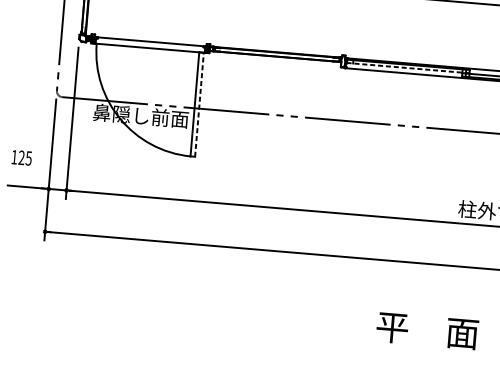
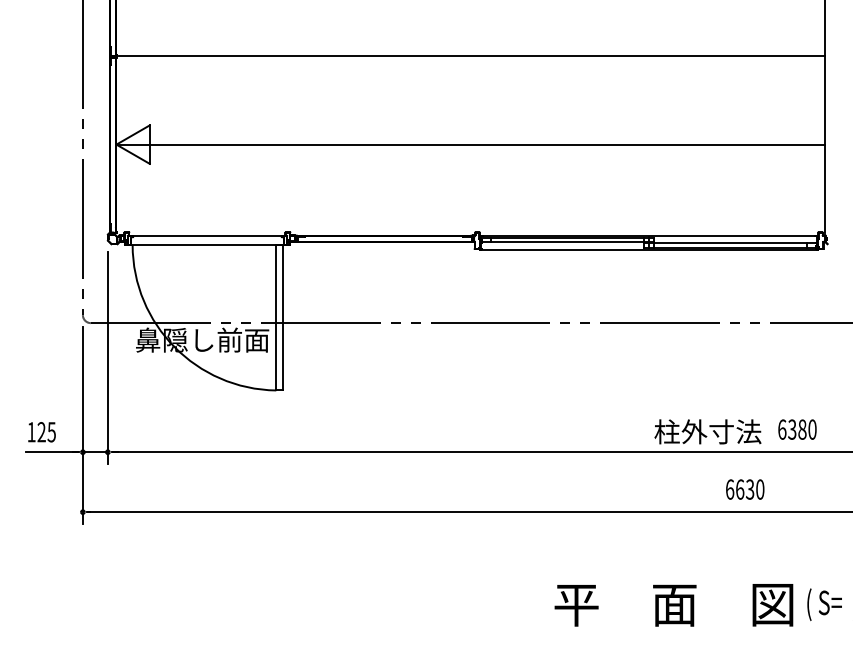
line: (407, 68) -> (567, 242), dashed -> solid
line: (199, 104) -> (282, 317), dashed -> solid
text: (21, 158) -> (41, 432), moved

